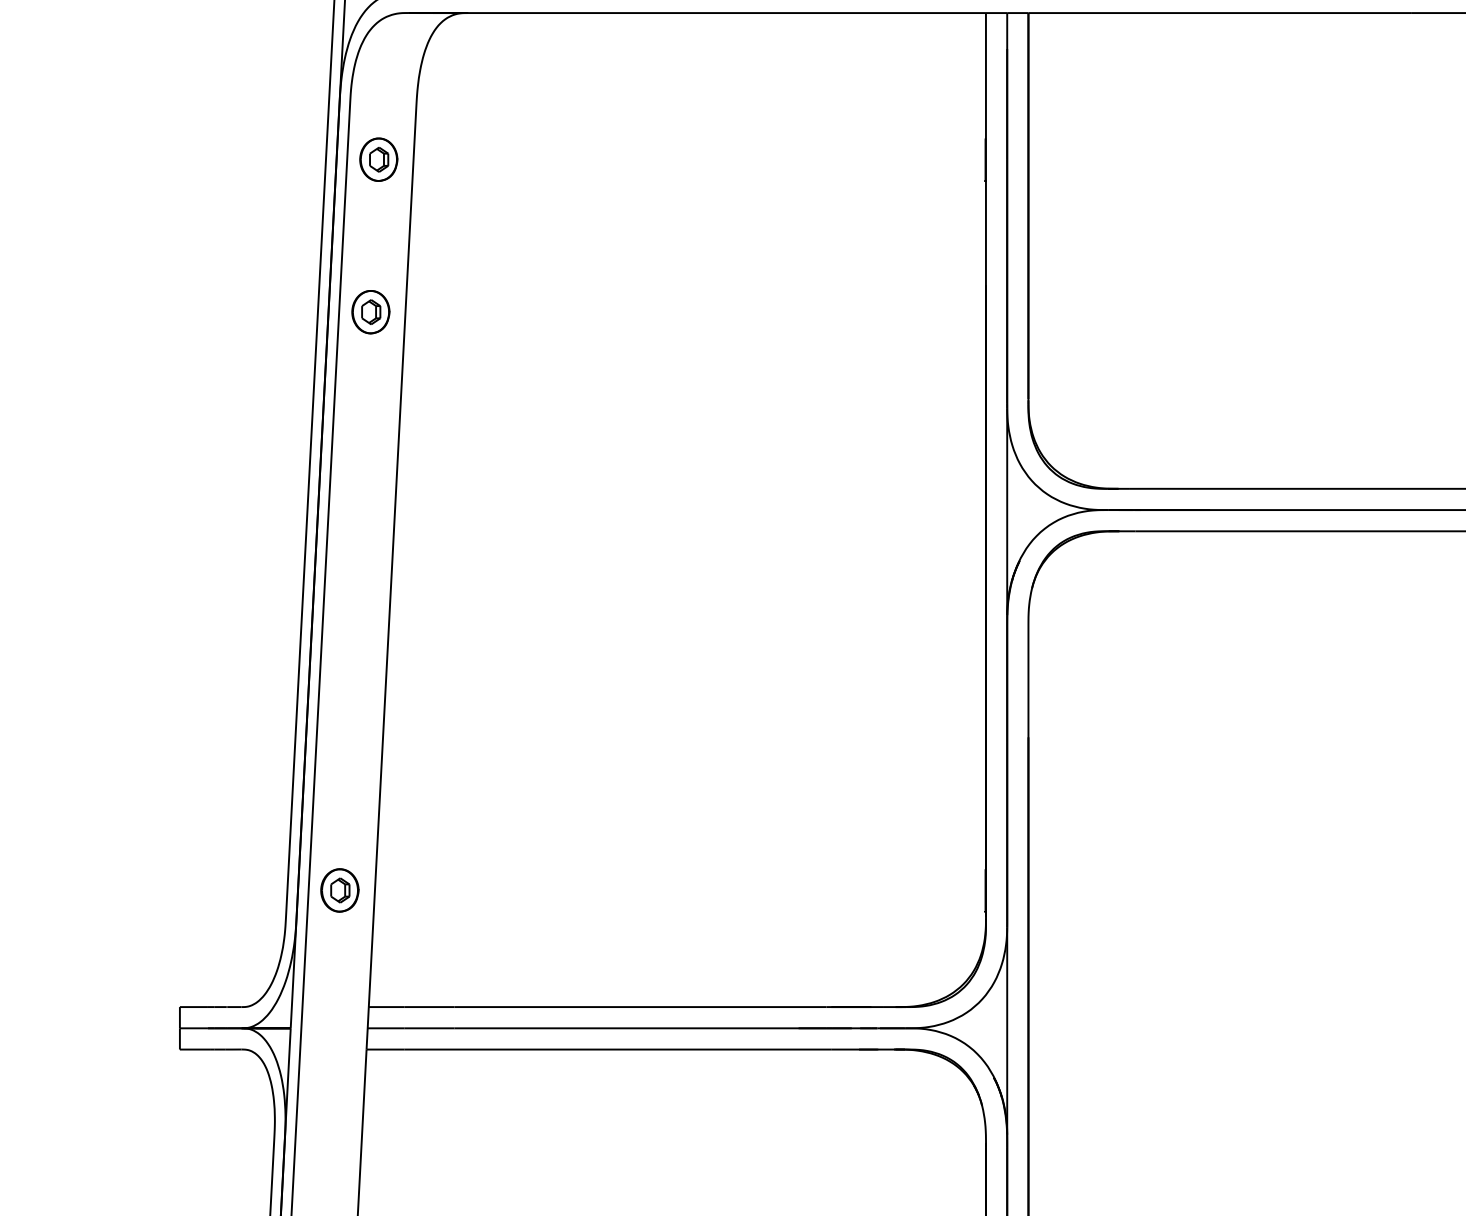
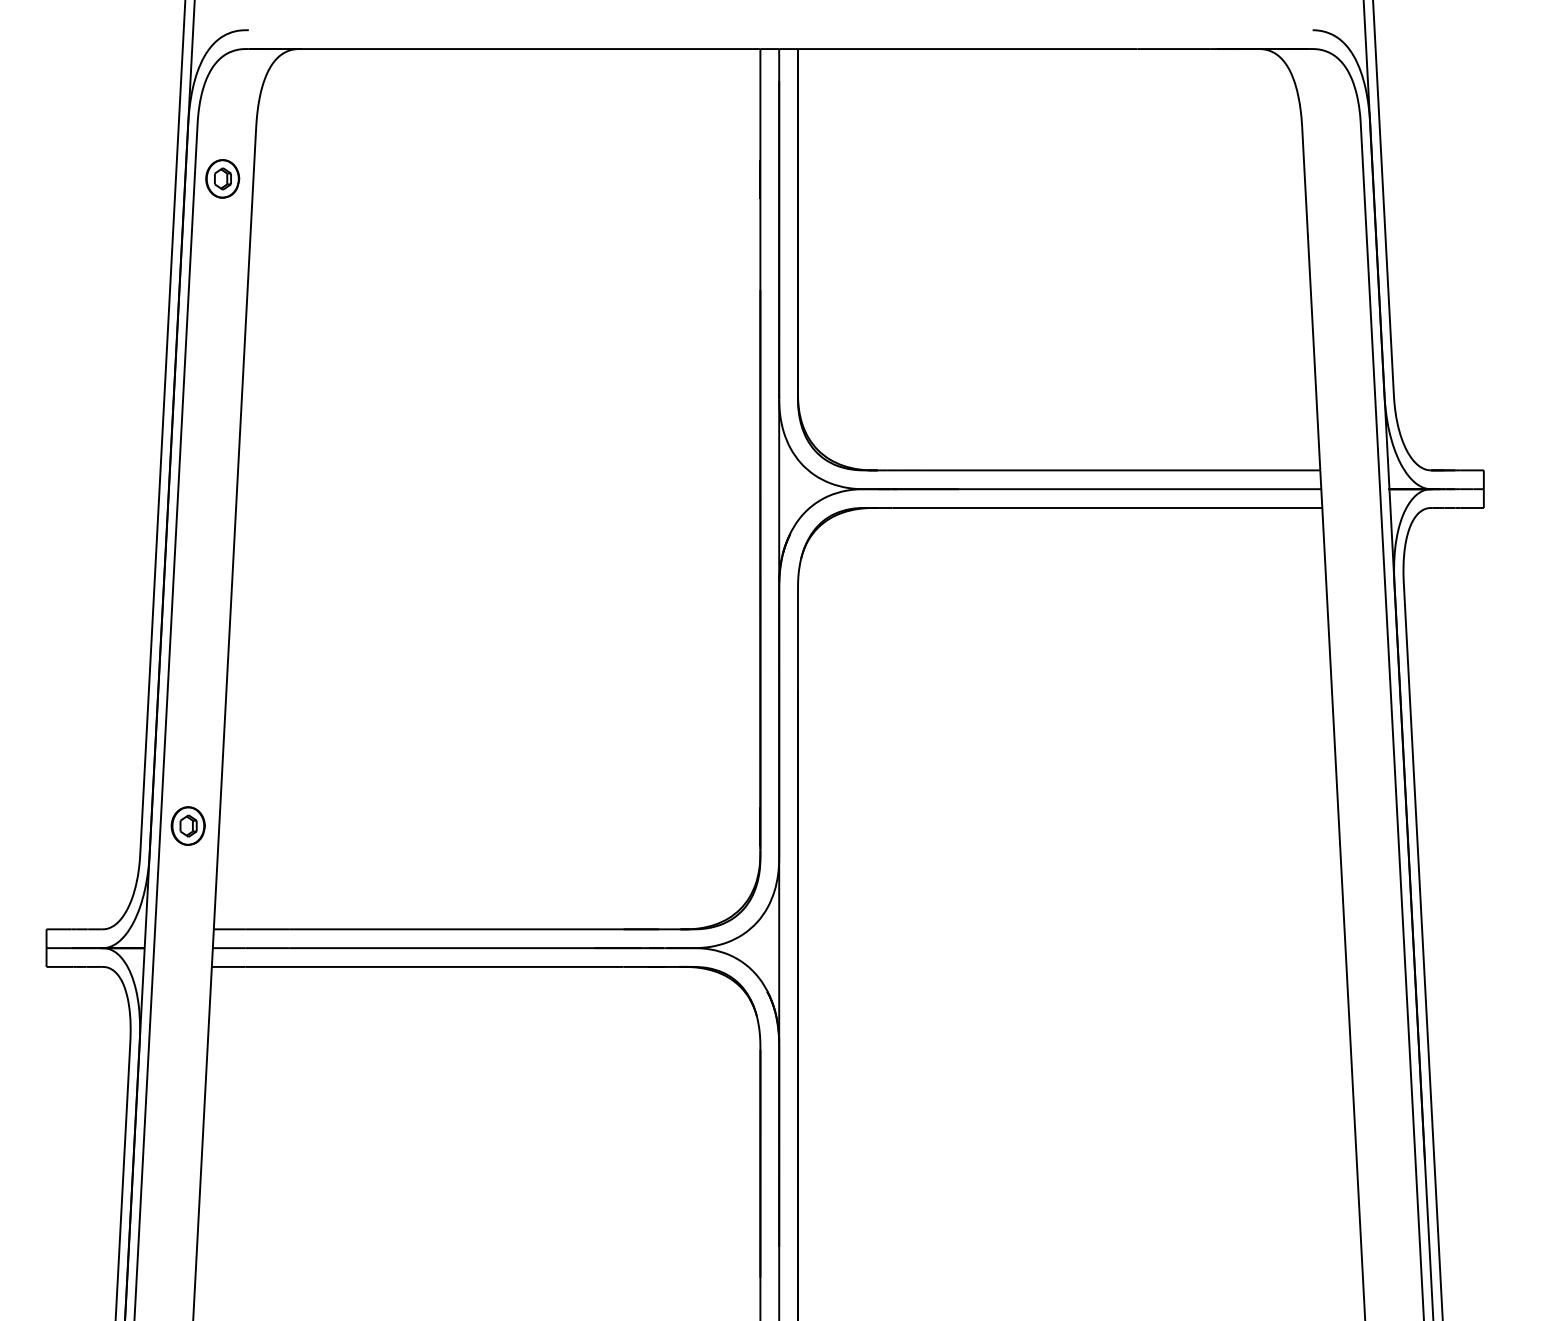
part: (370, 311) -> (215, 313), removed

